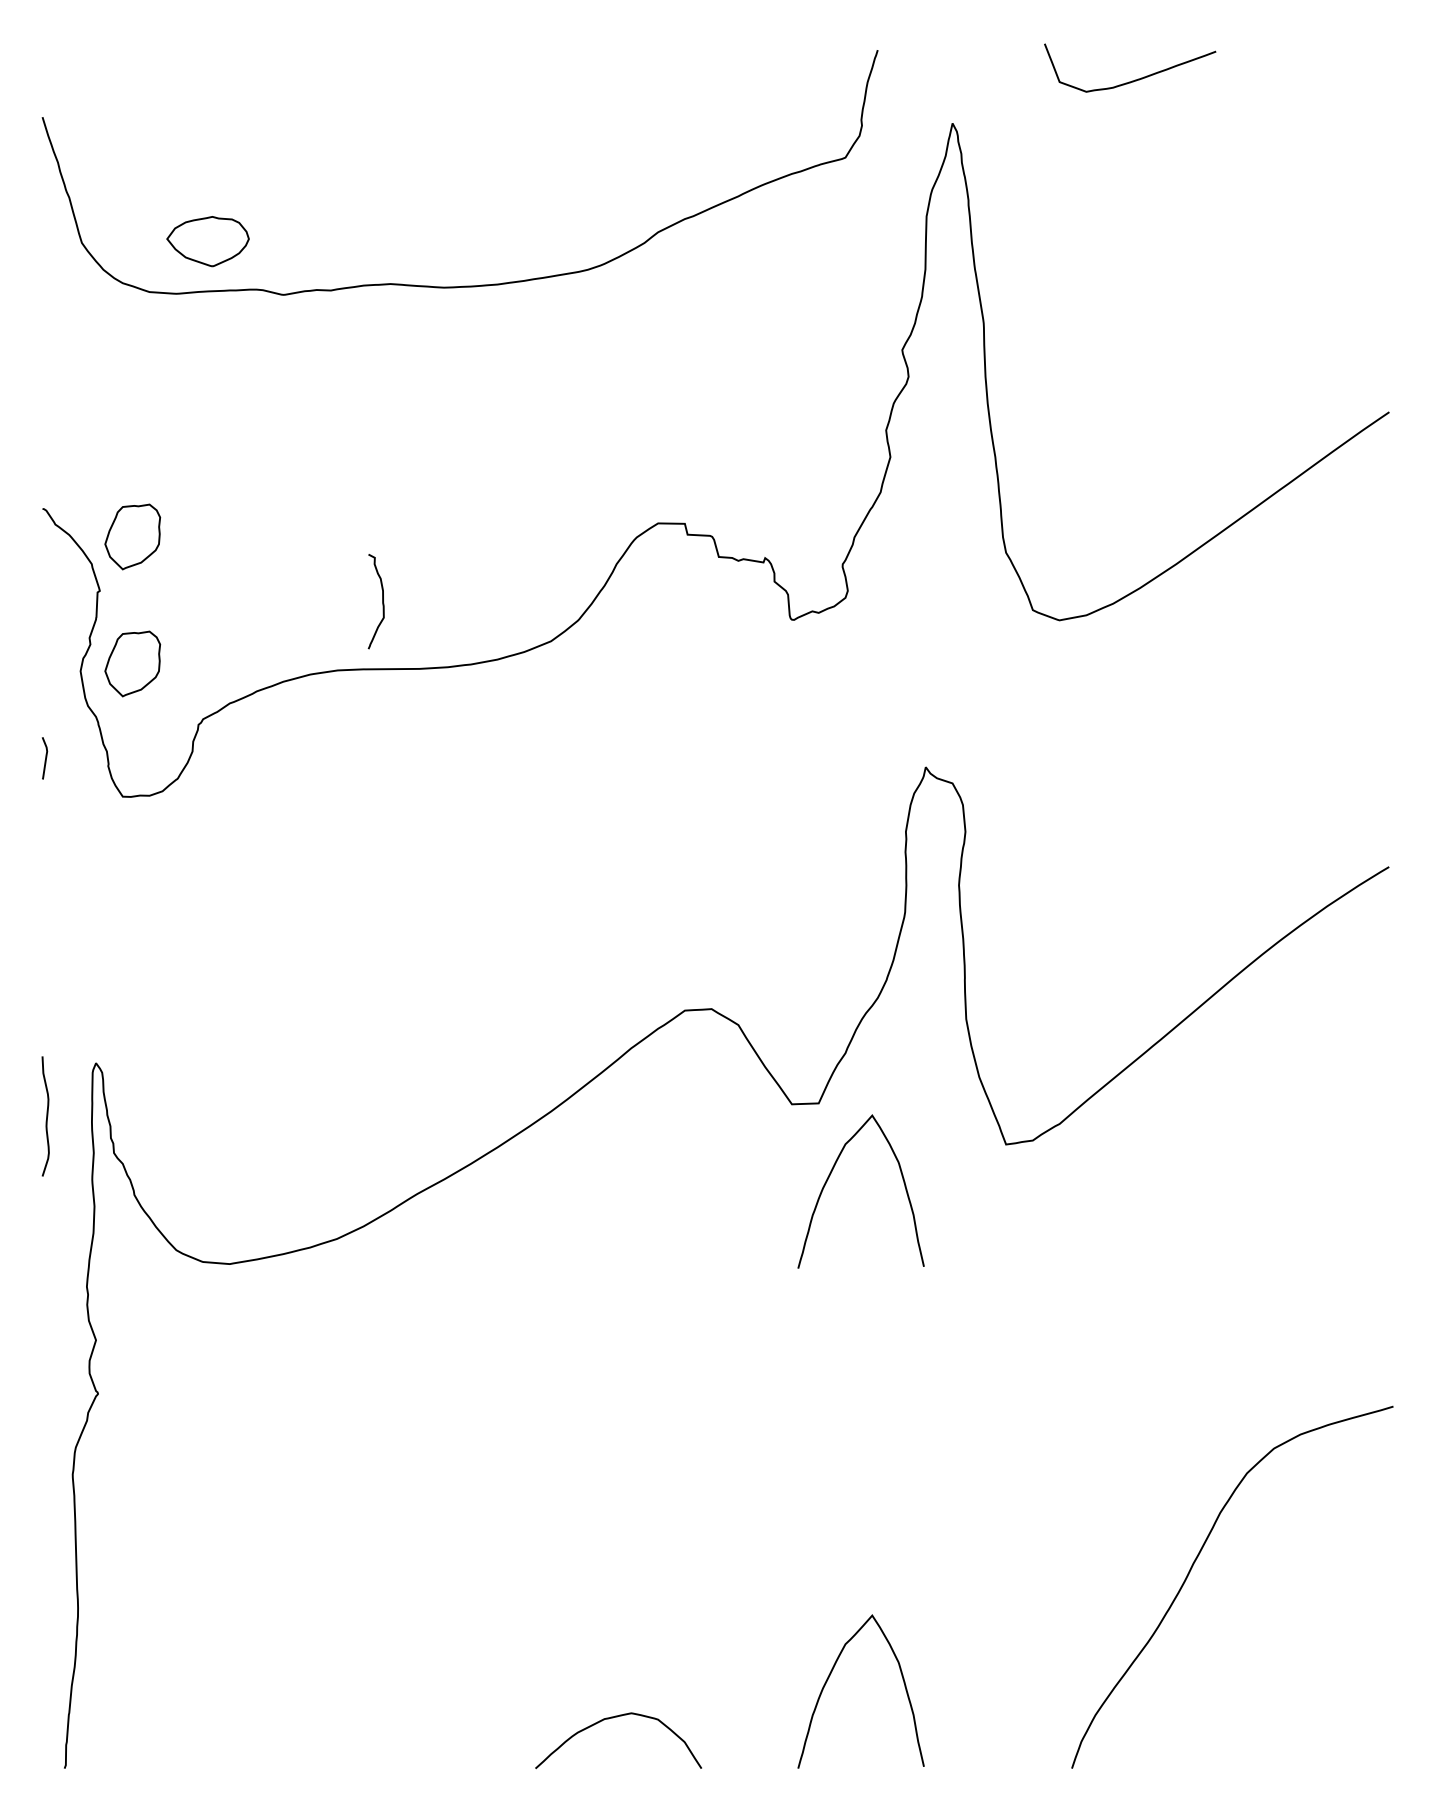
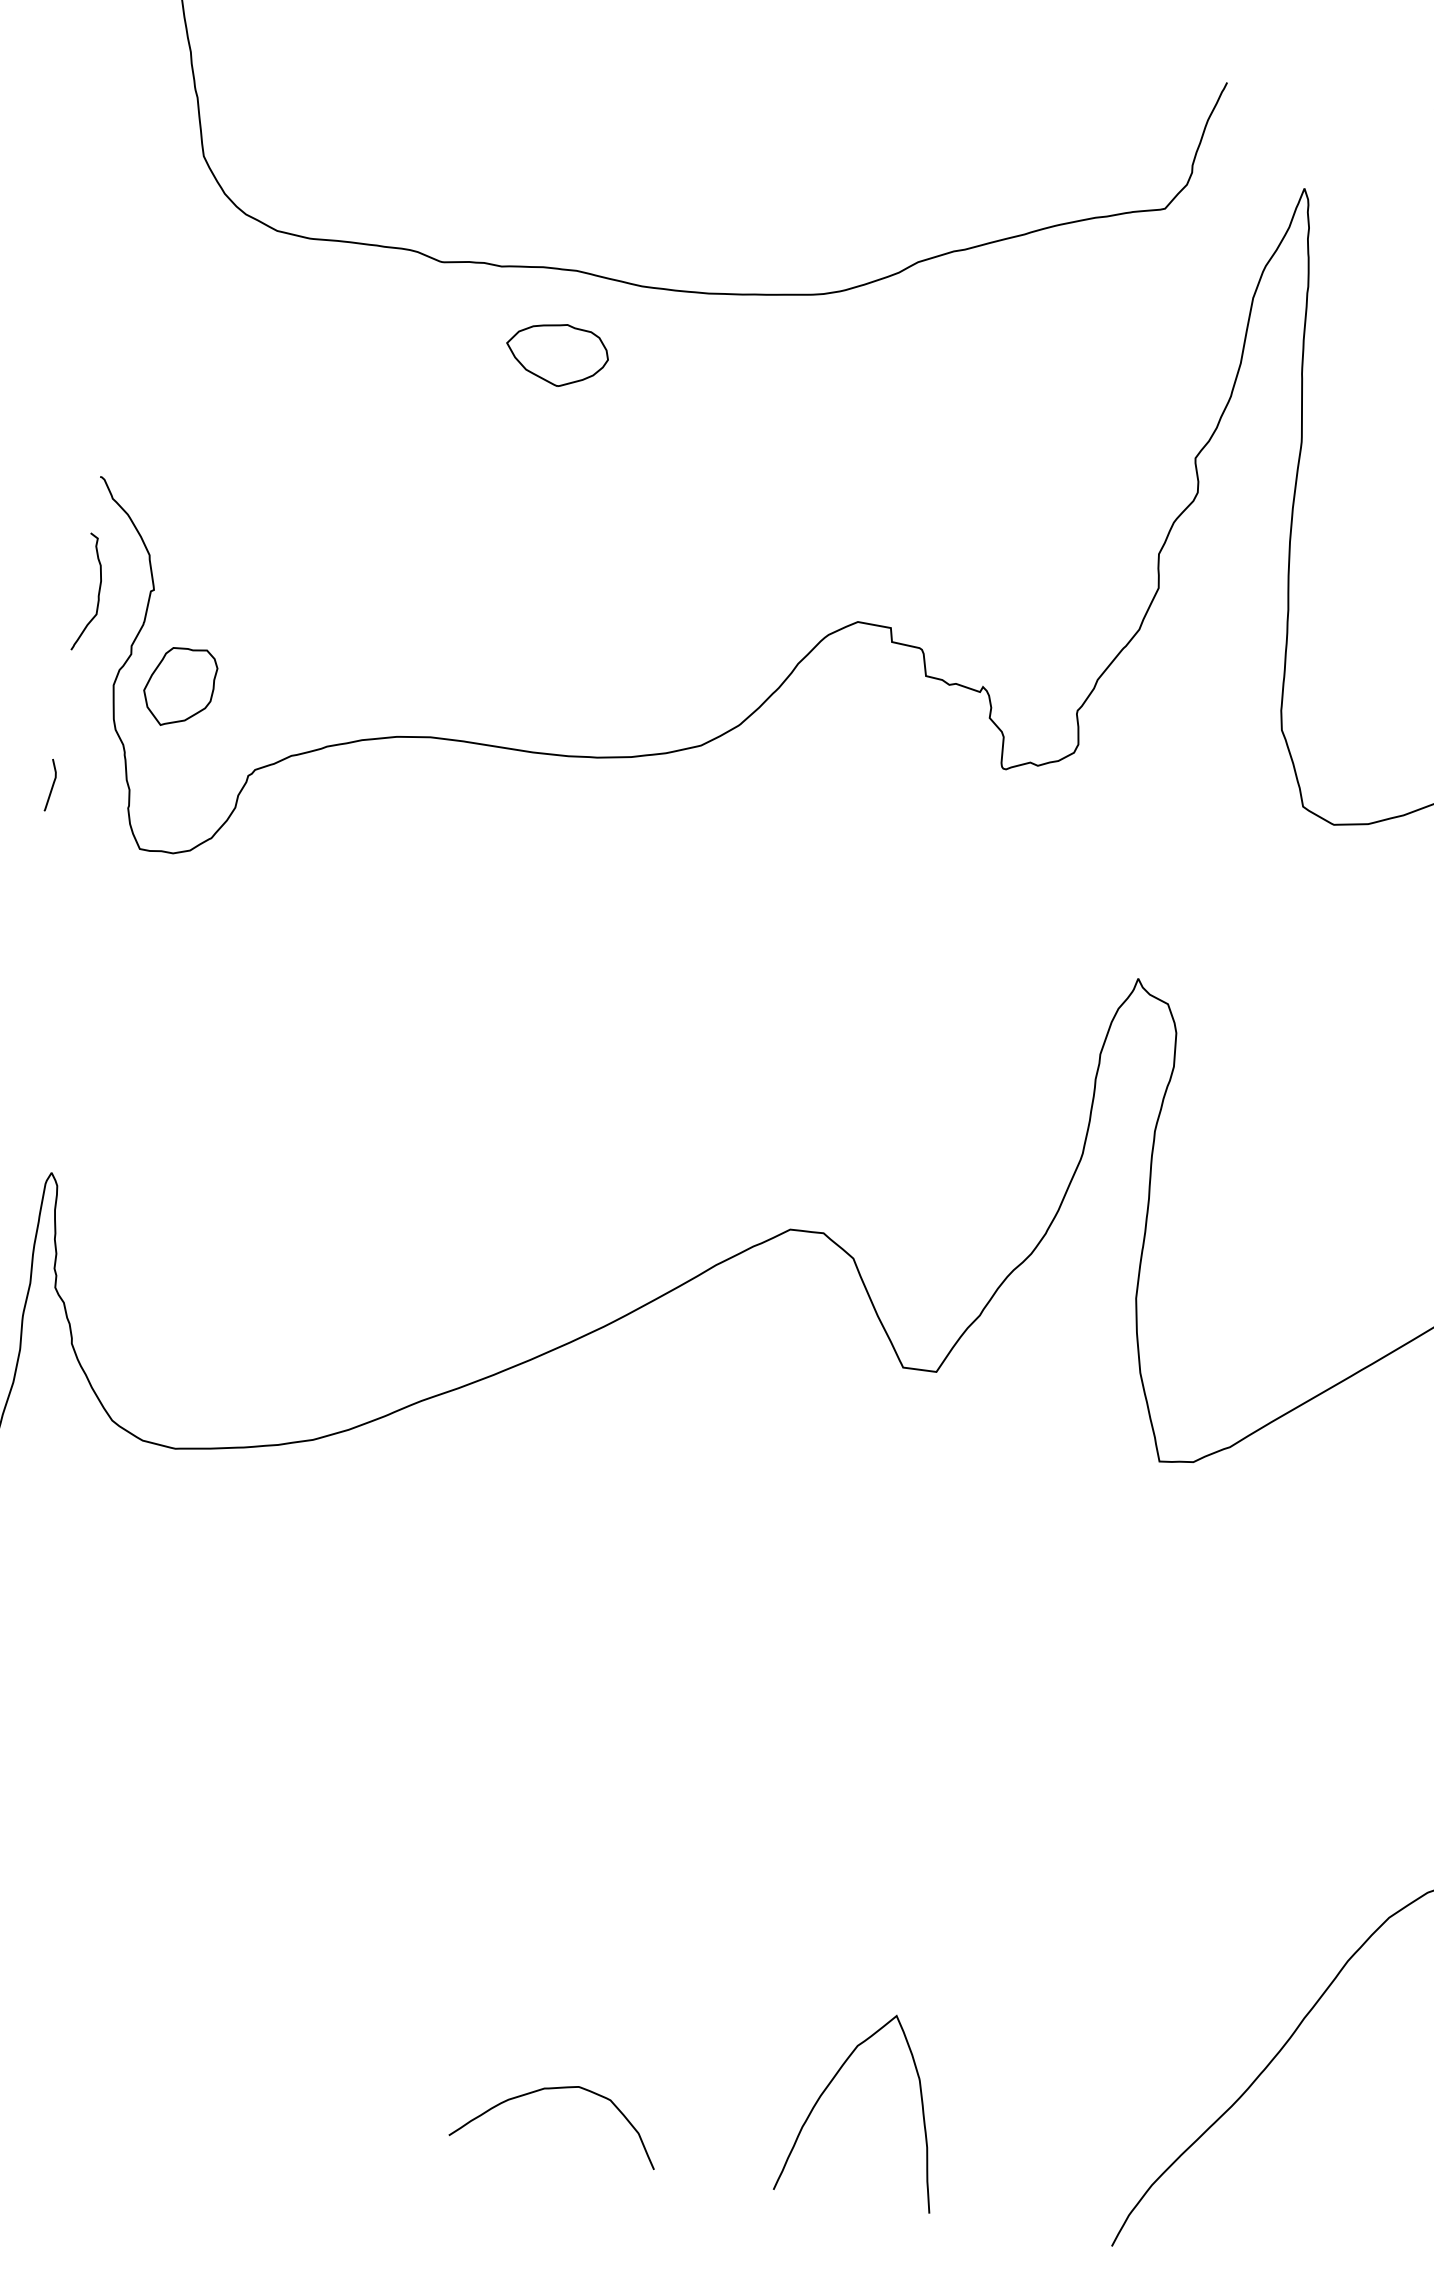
part: (207, 241) -> (556, 354), moved
part: (132, 536) -> (205, 529), removed
curve: (382, 601) -> (98, 594), moved
curve: (830, 1175) -> (936, 1463), removed

